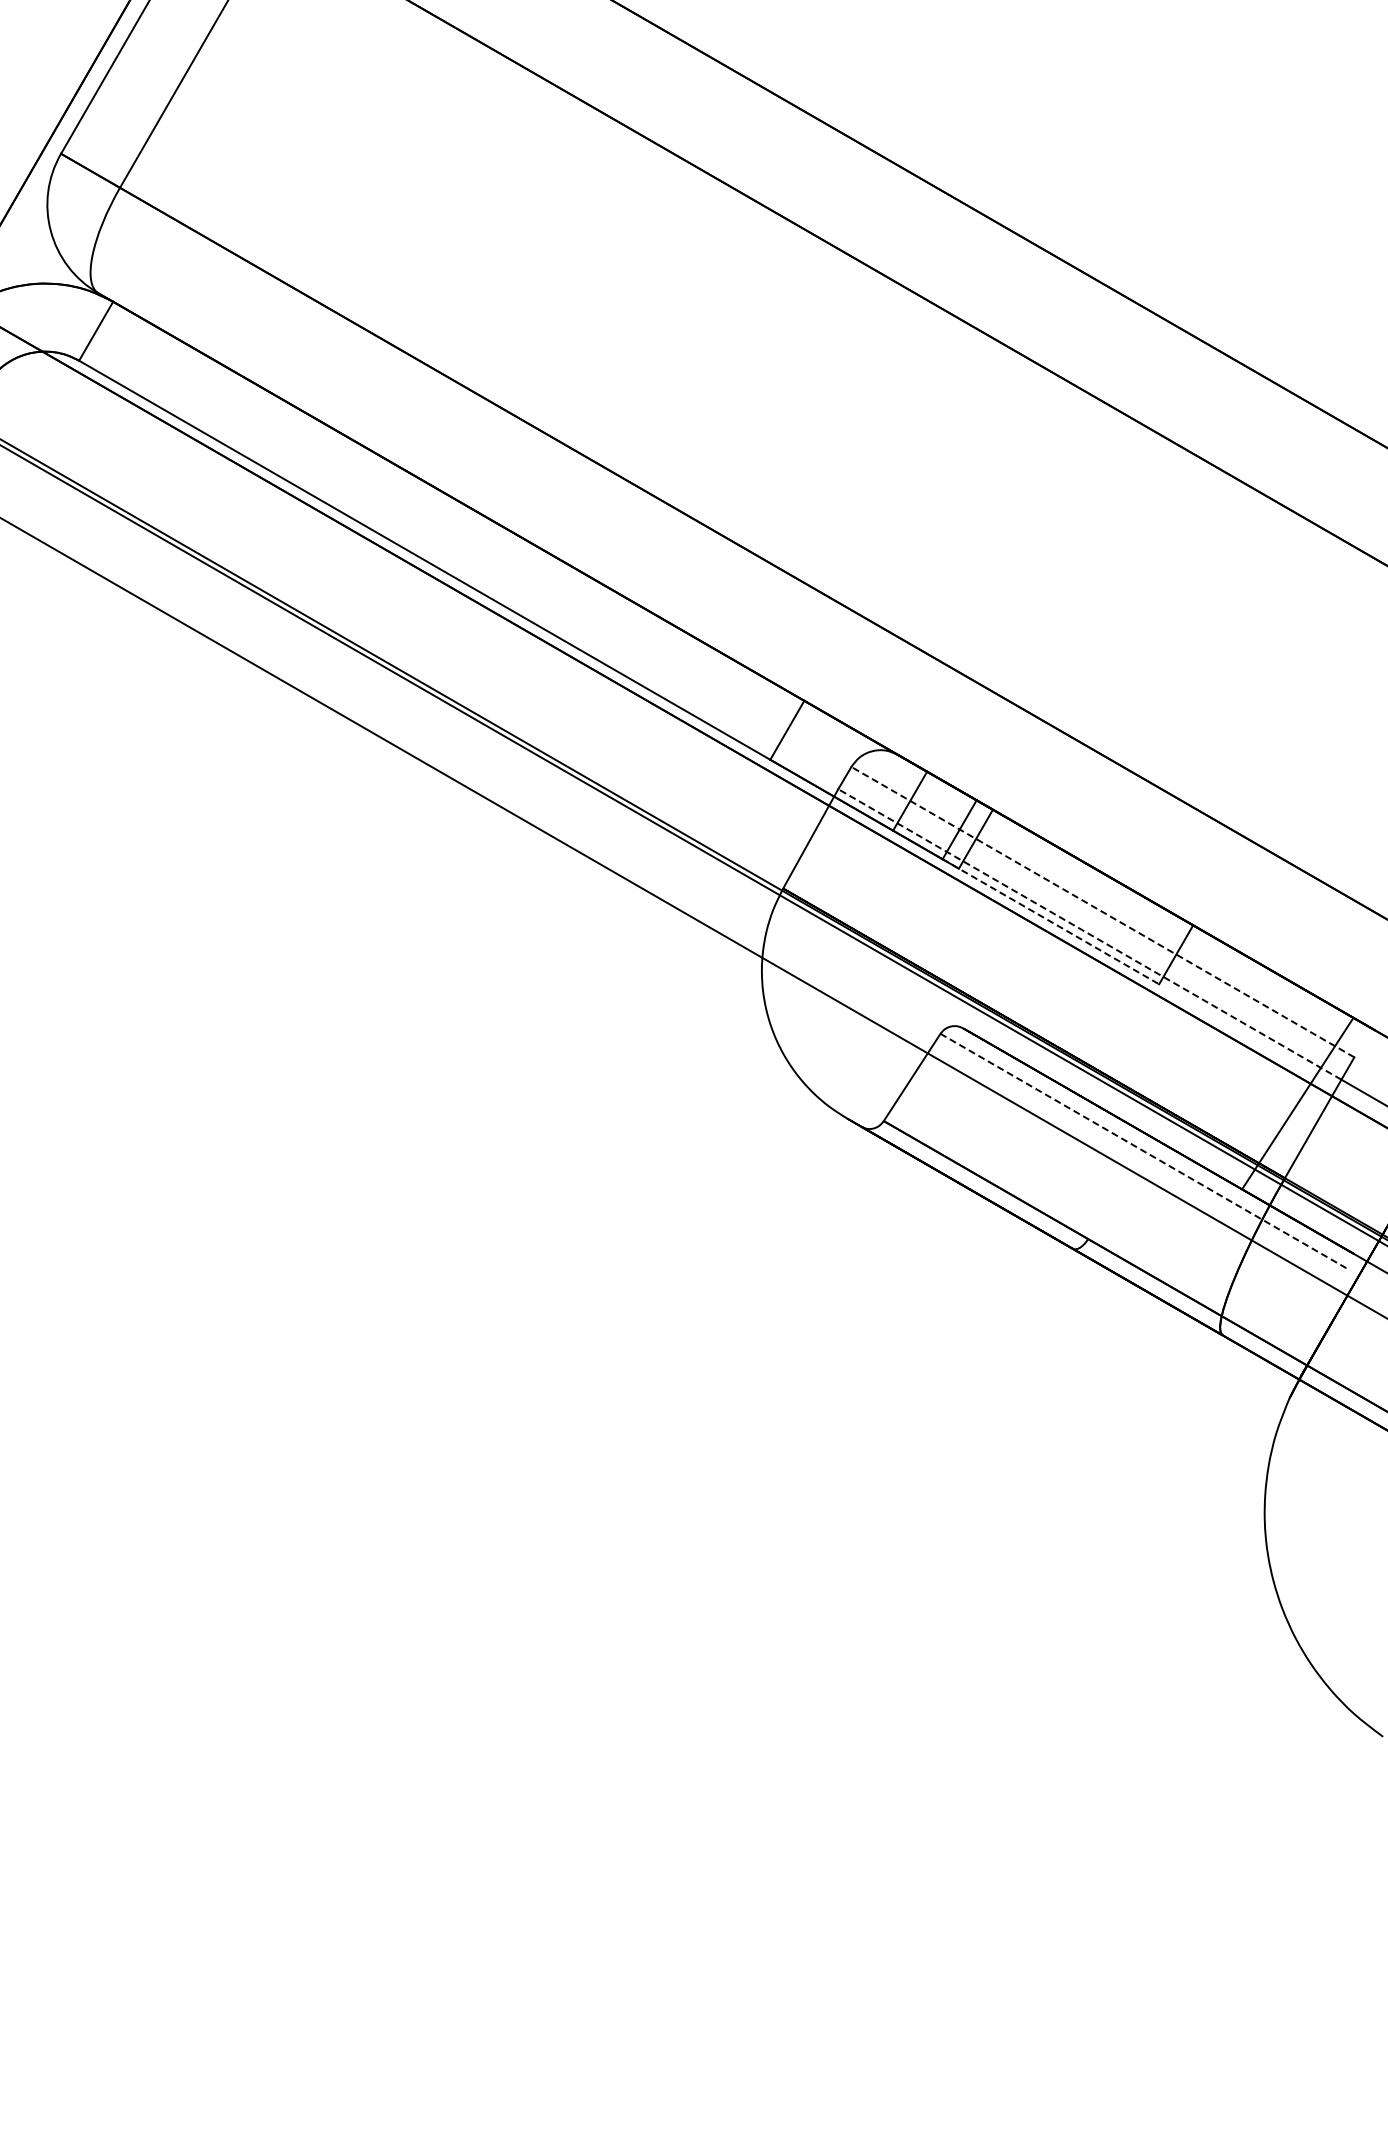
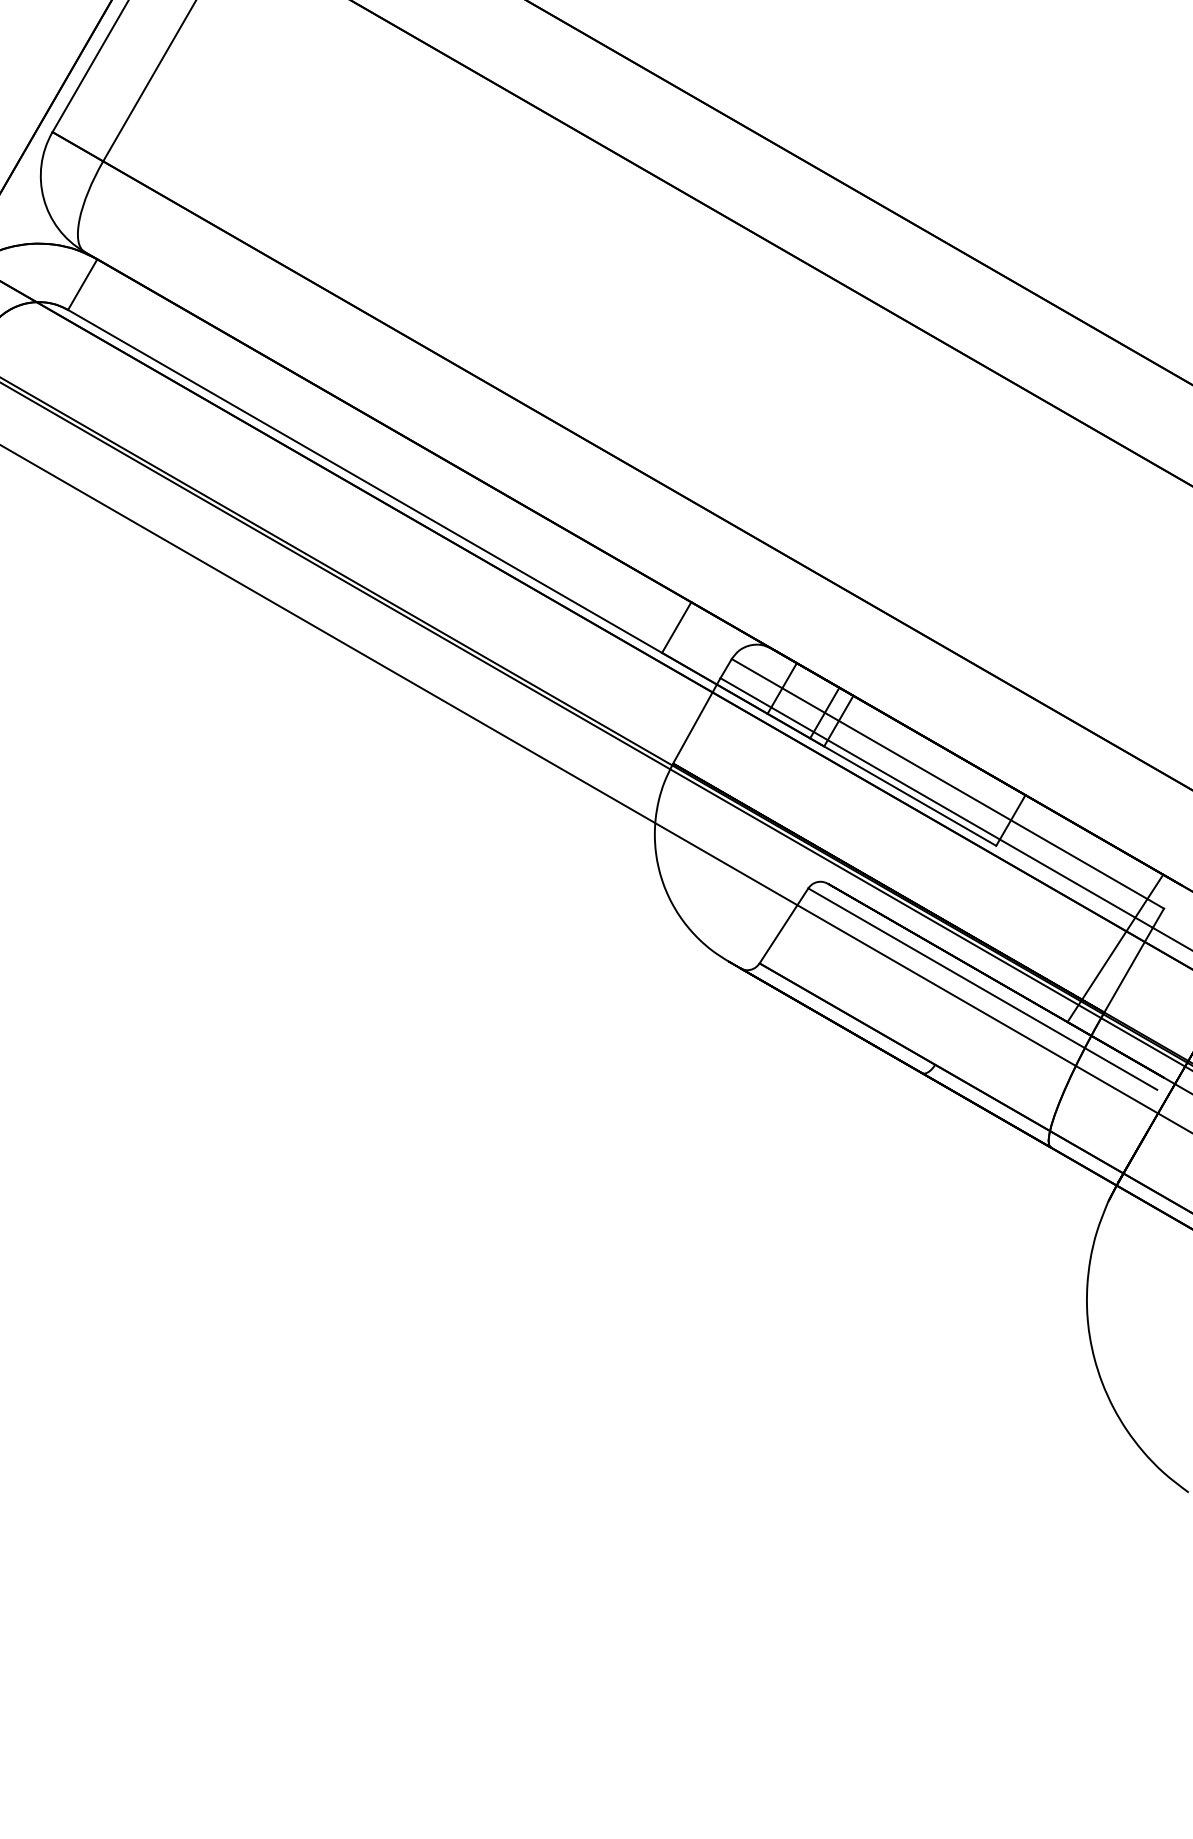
line: (1102, 911) -> (947, 783), dashed -> solid
line: (1050, 921) -> (902, 791), dashed -> solid
line: (1089, 934) -> (936, 803), dashed -> solid
line: (1143, 1150) -> (982, 988), dashed -> solid

